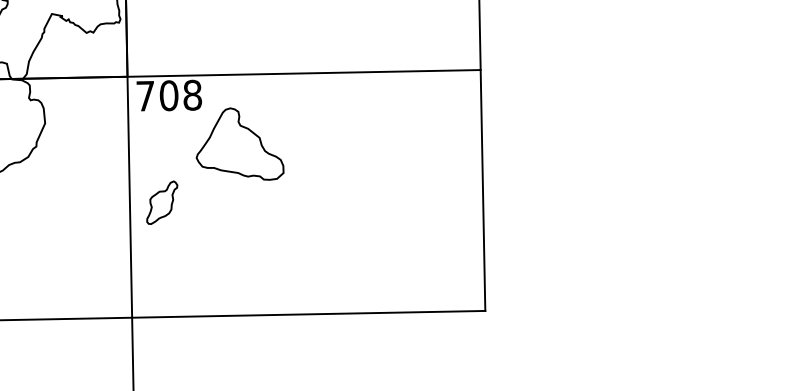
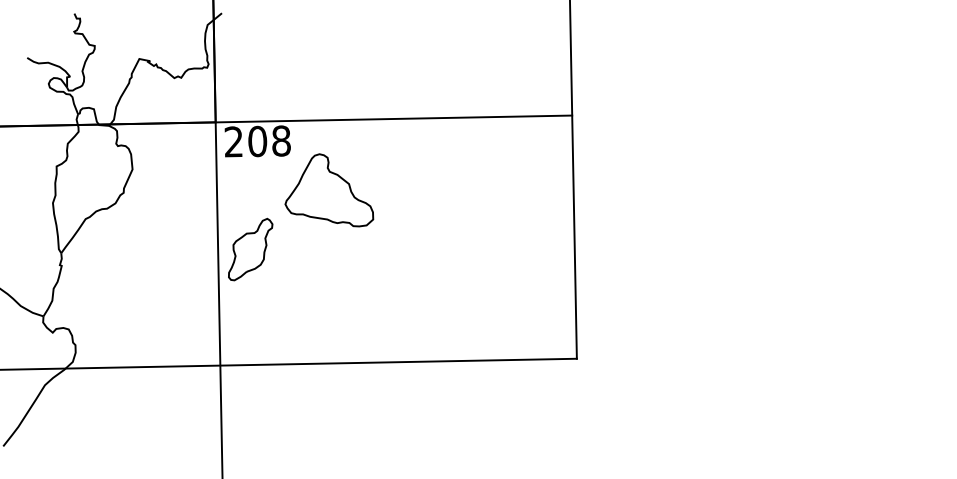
text: (145, 95) -> (233, 141), 708 -> 208
part: (162, 202) -> (250, 249), size x1.43

